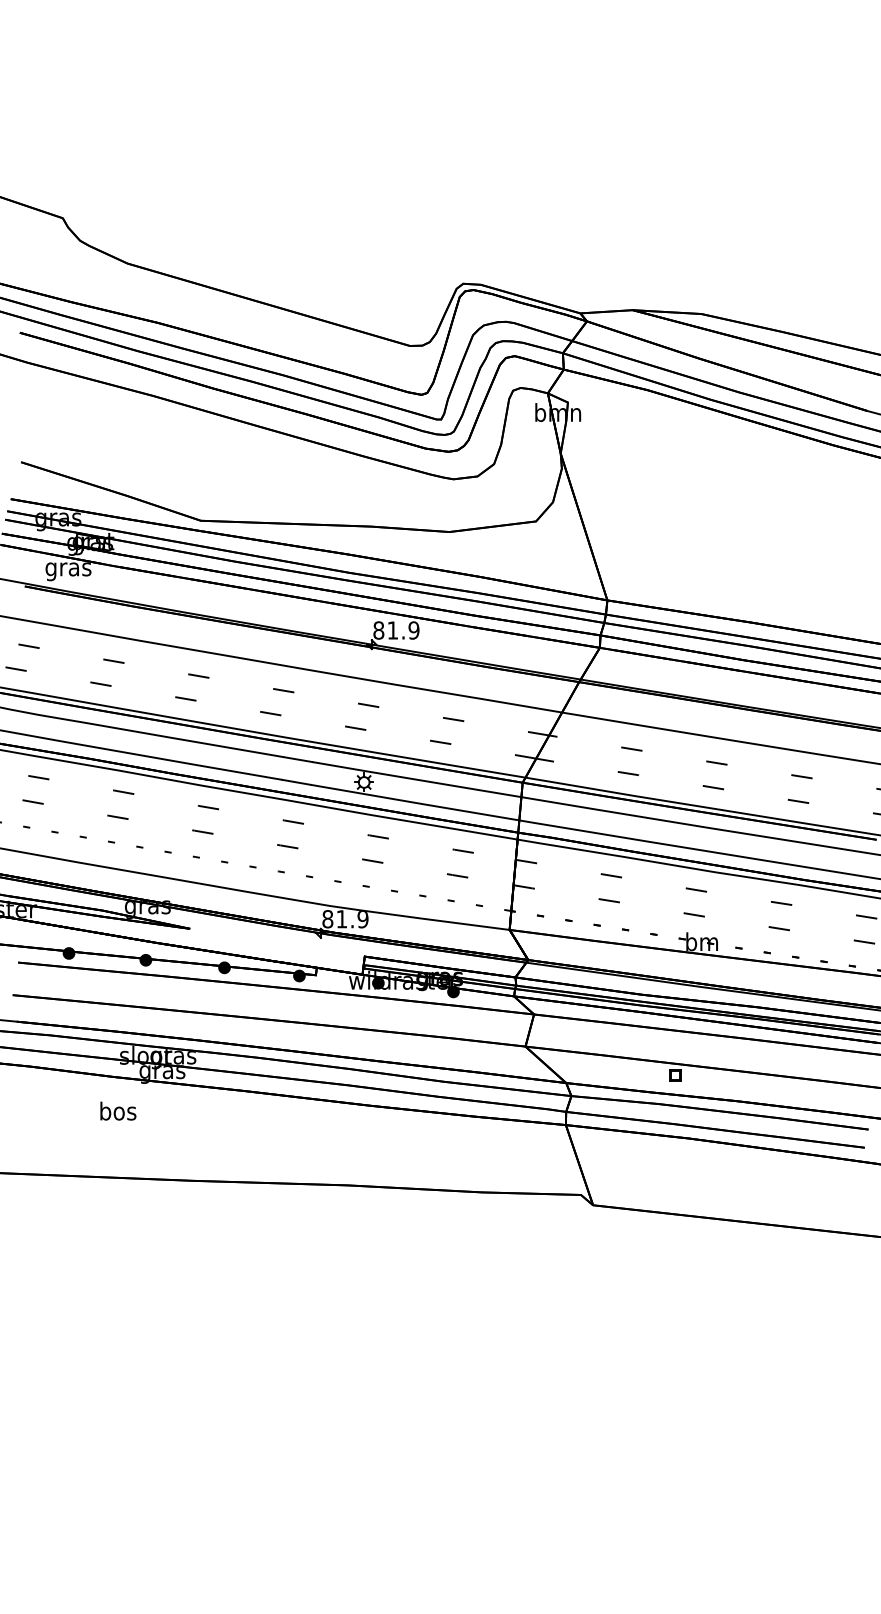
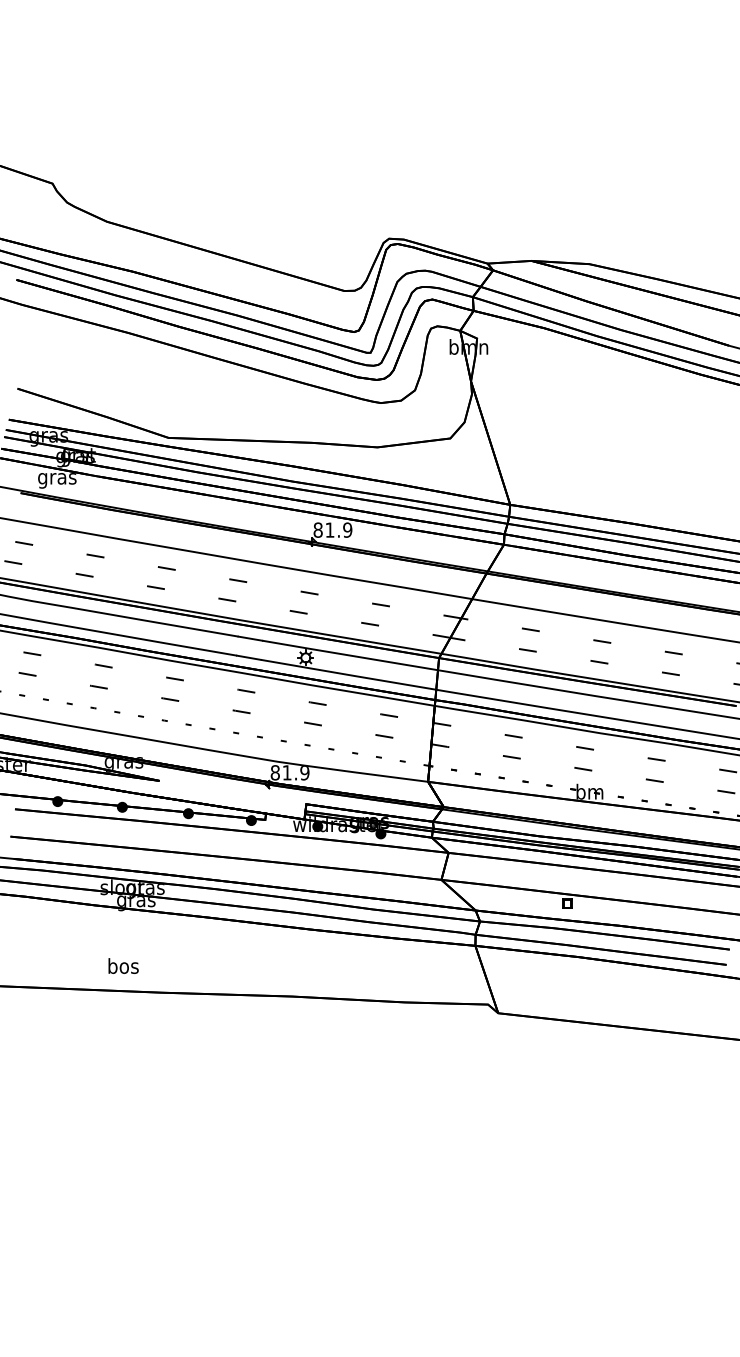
text: (118, 1110) -> (123, 965), moved

